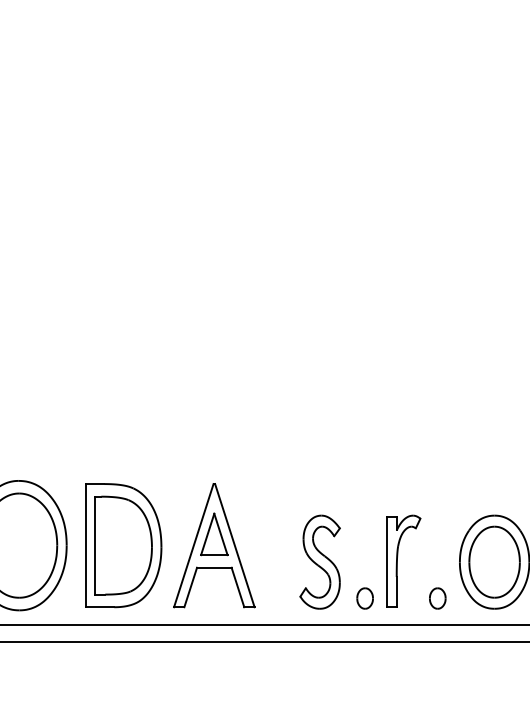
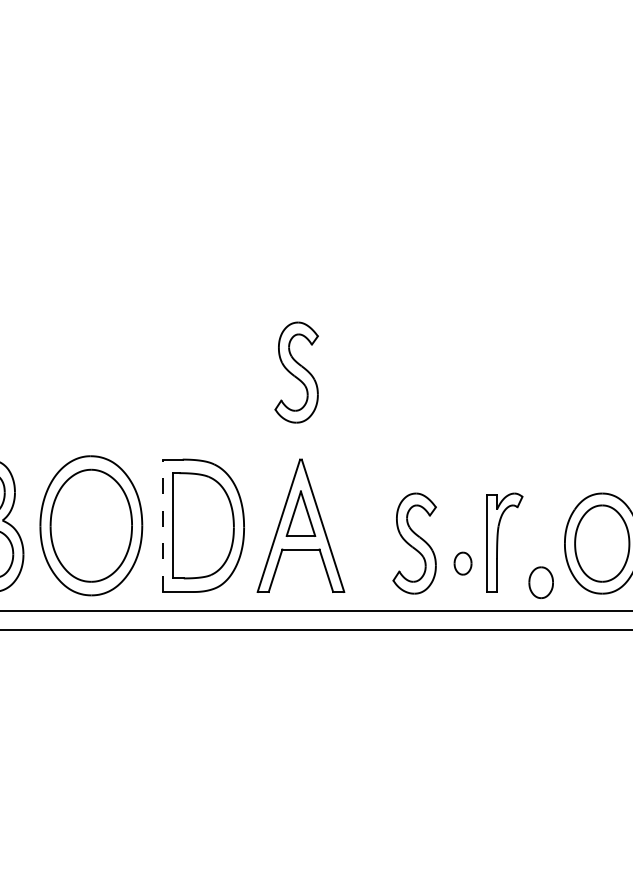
part: (210, 403) -> (296, 372), added
line: (85, 545) -> (162, 525), solid -> dashed
part: (364, 598) -> (462, 563), moved
part: (437, 598) -> (540, 582), size x1.4

